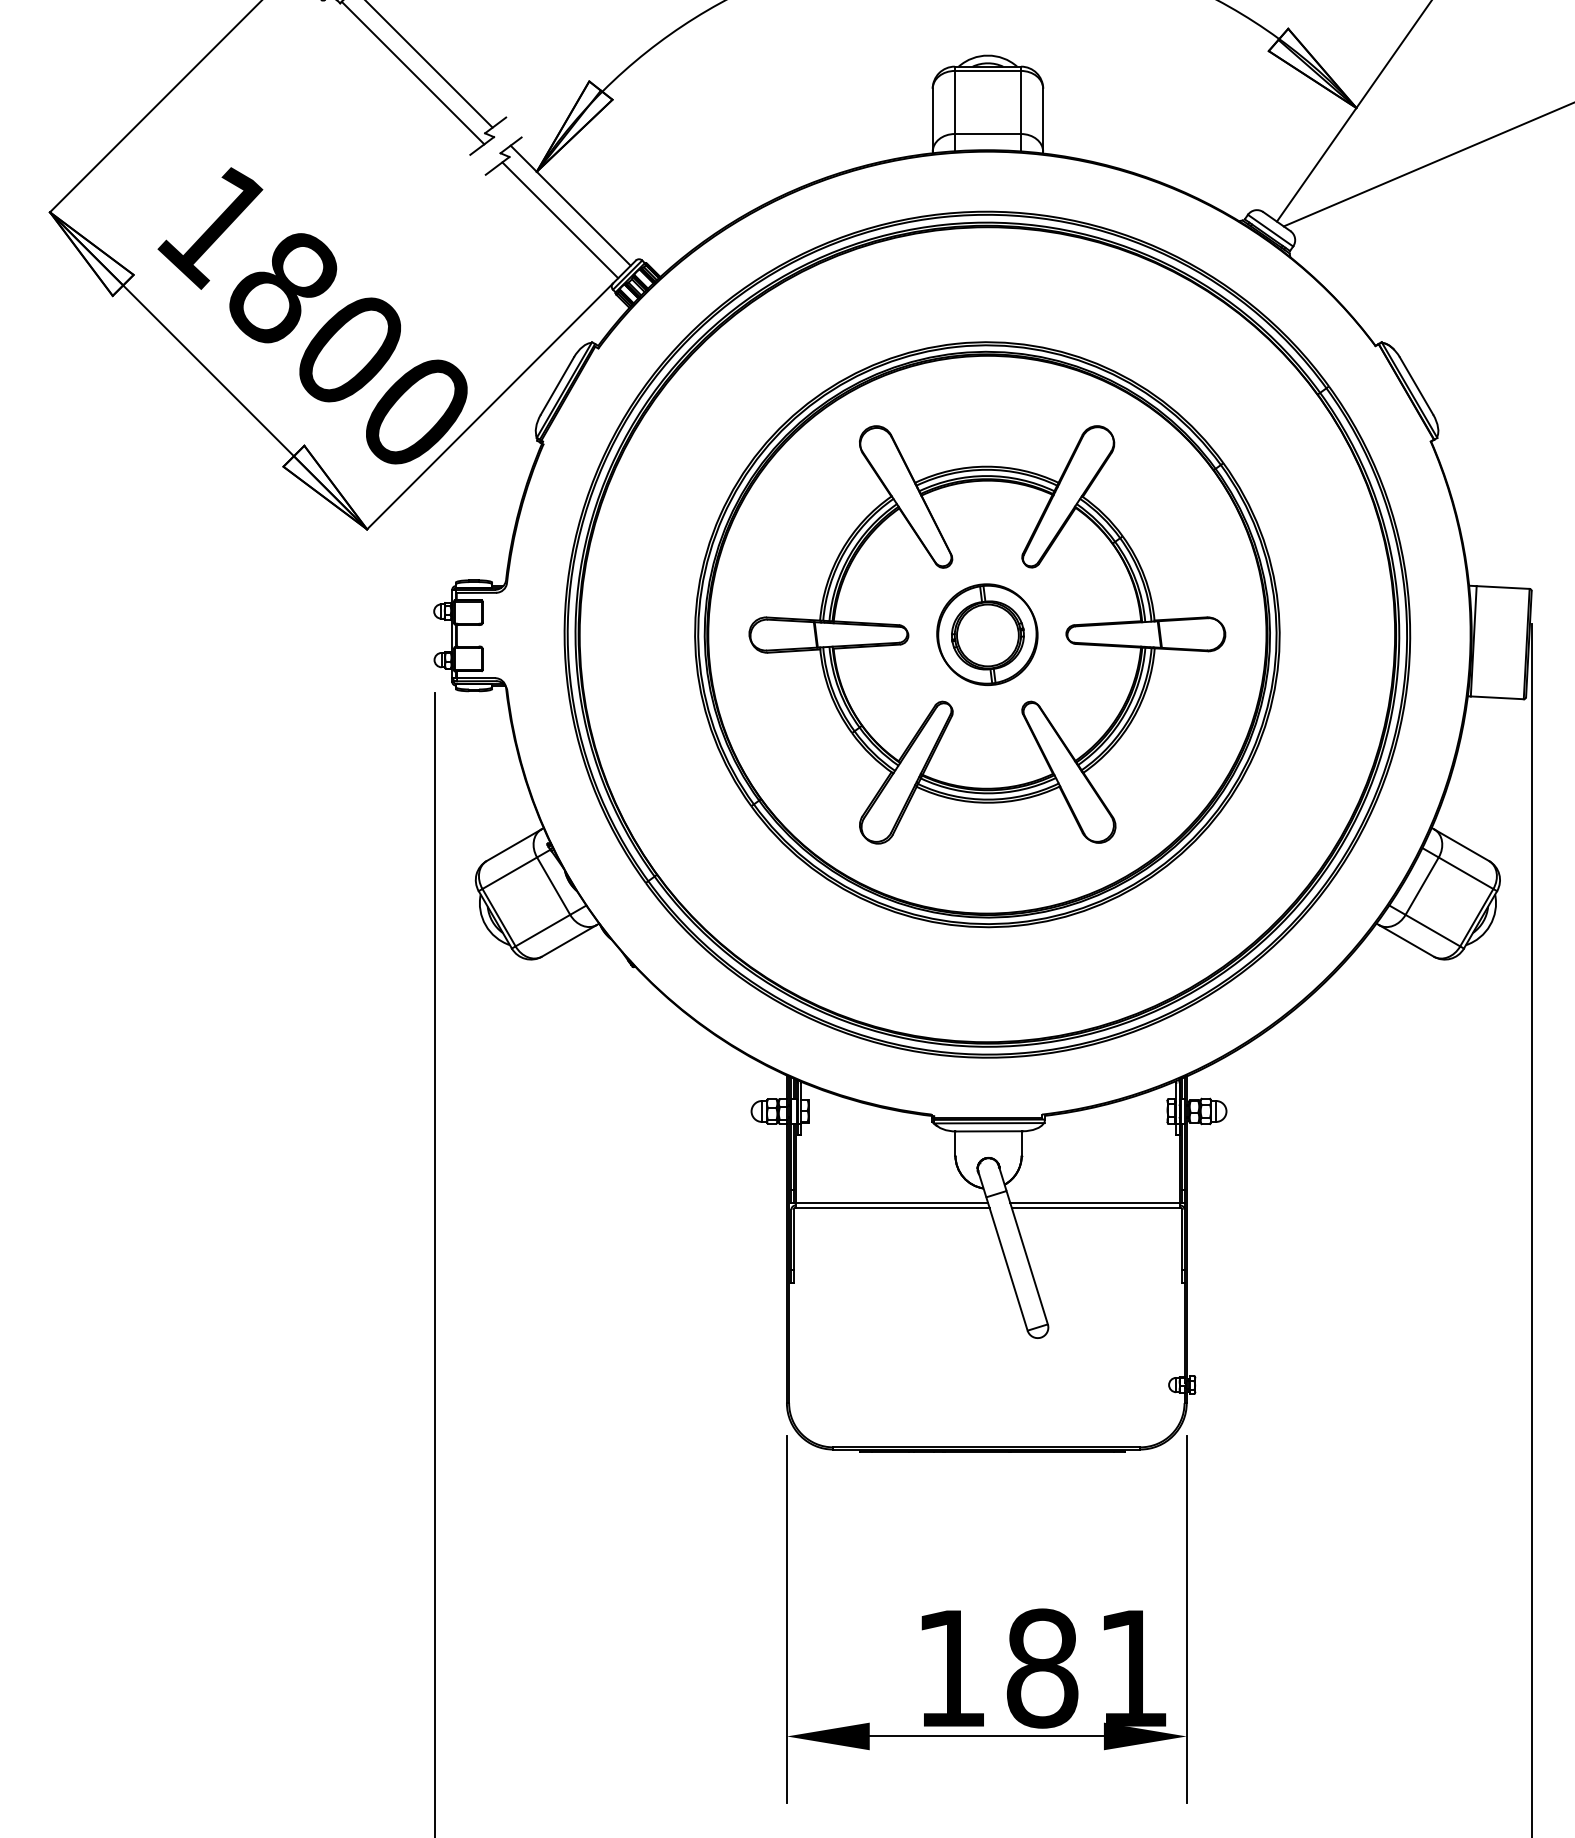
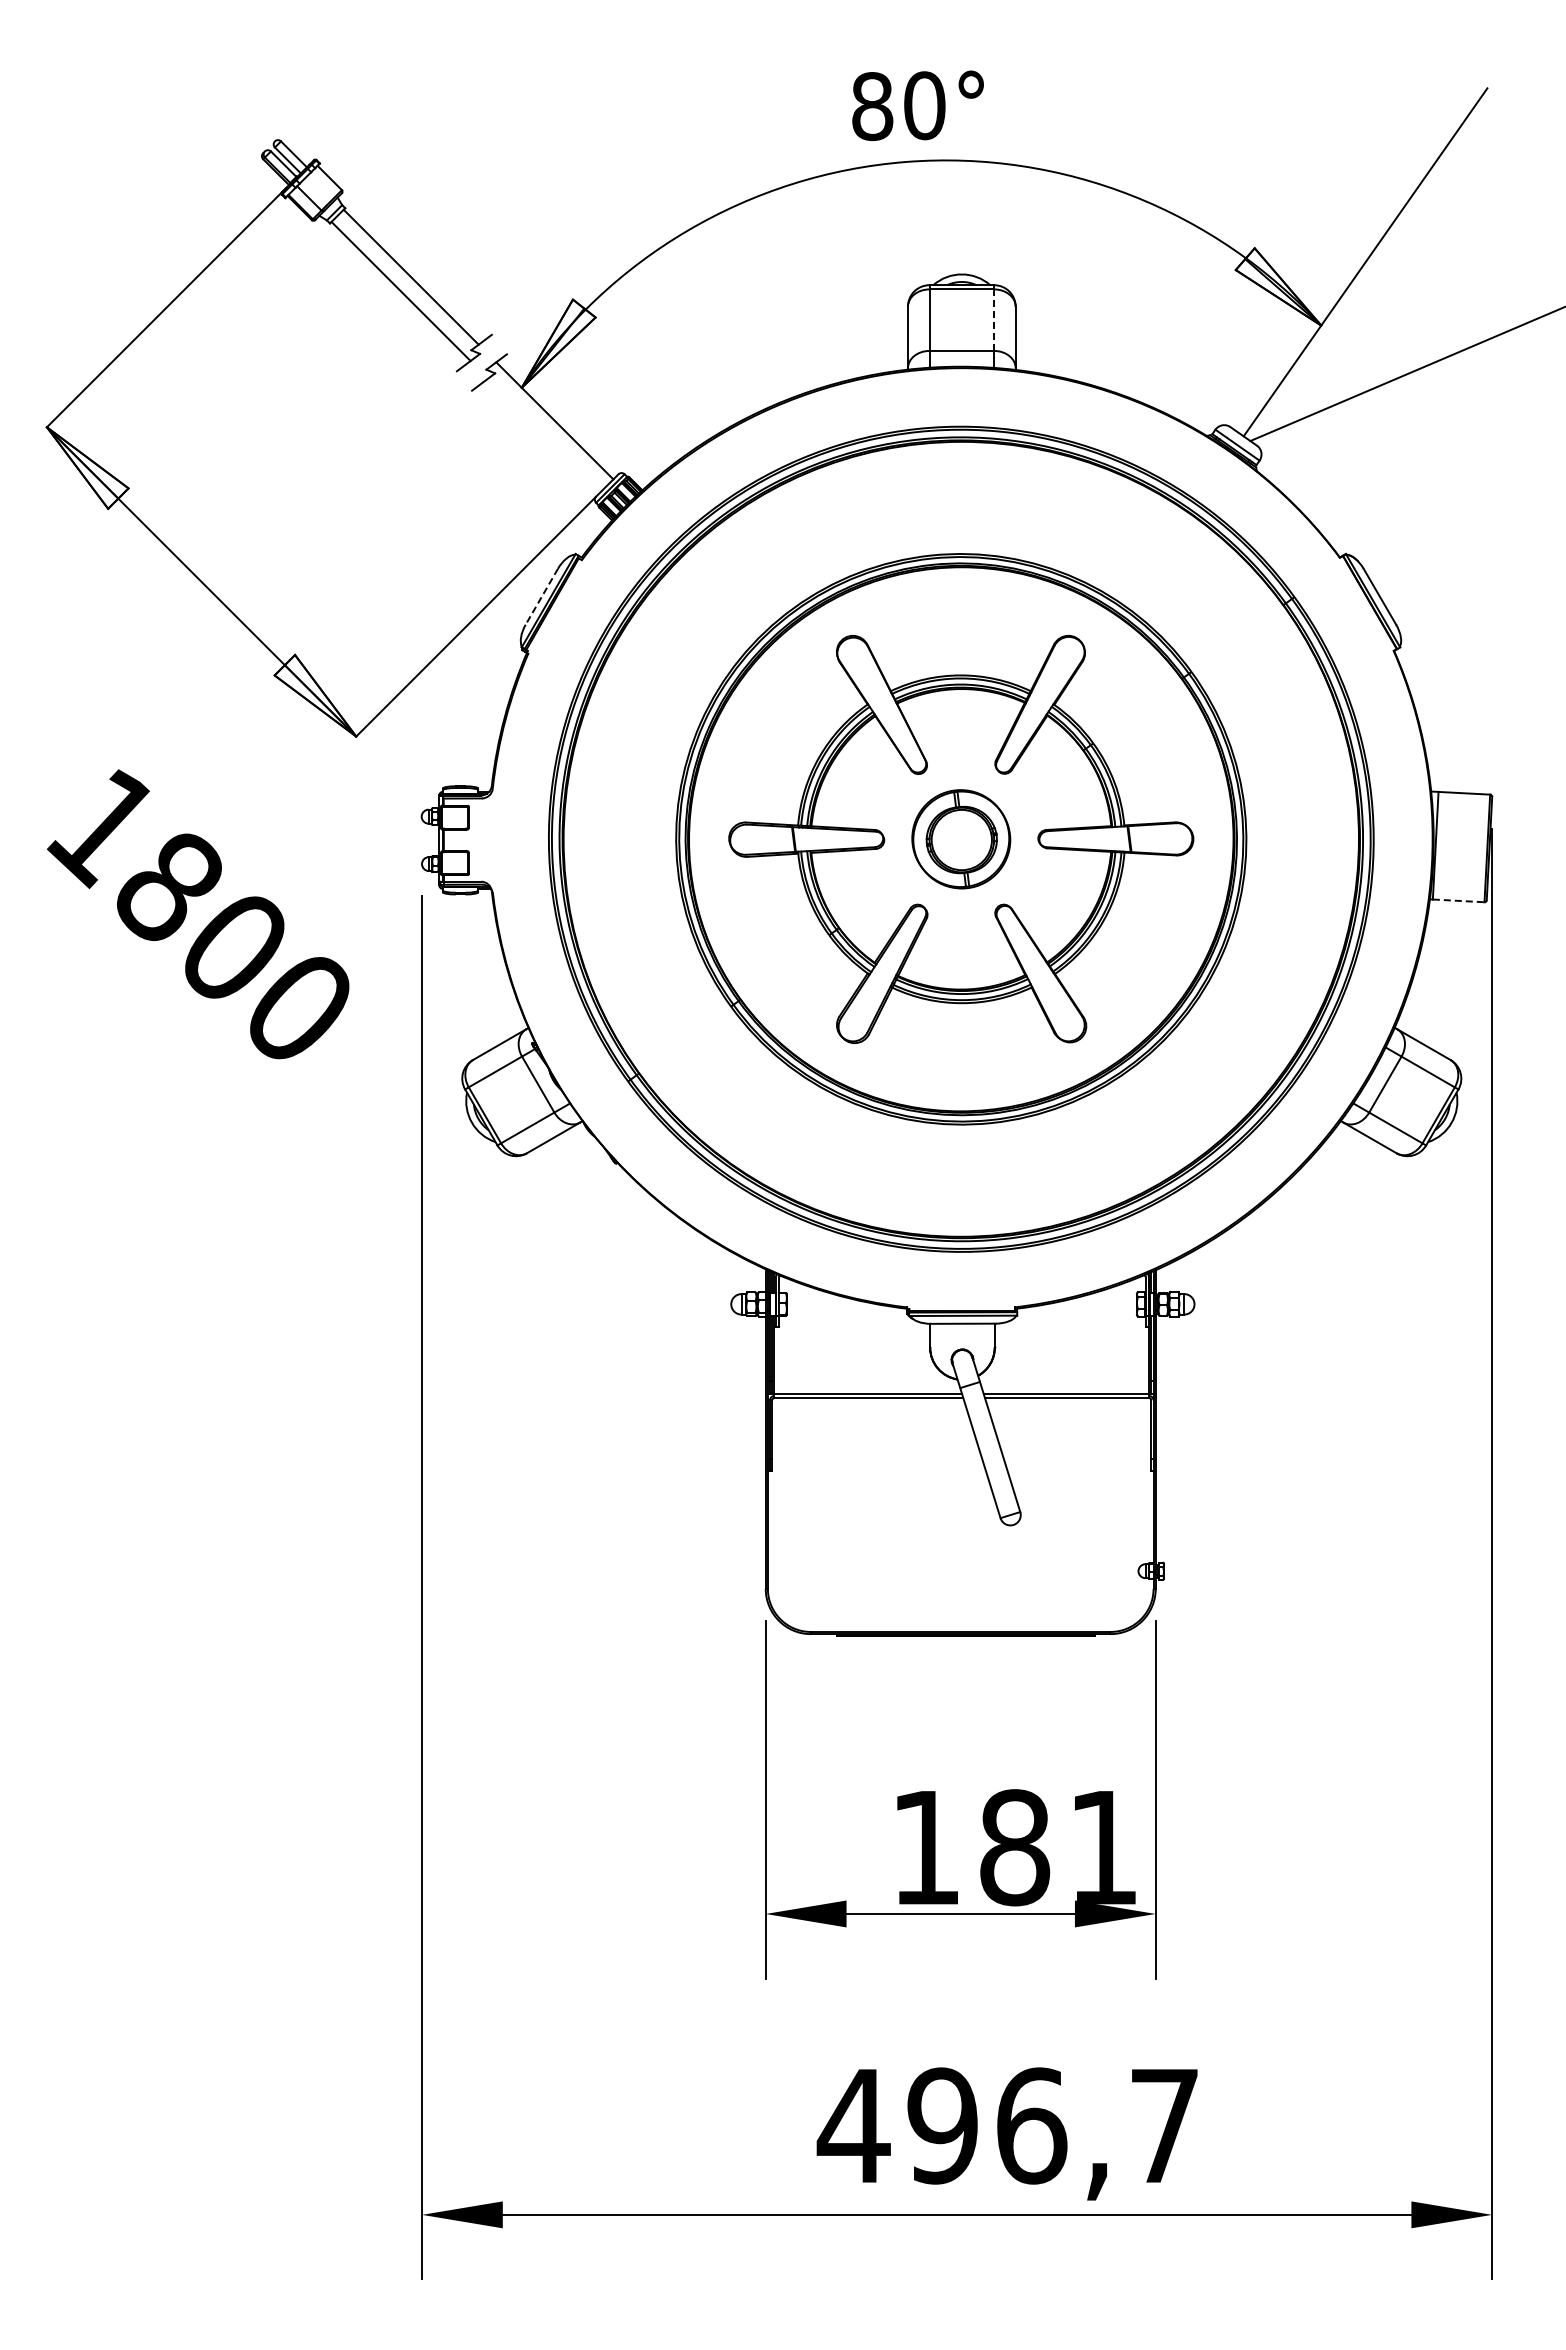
line: (1021, 102) -> (994, 320), solid -> dashed
line: (560, 219) -> (544, 434), removed
text: (312, 316) -> (197, 914), moved
line: (557, 386) -> (541, 597), solid -> dashed
line: (1497, 697) -> (1458, 900), solid -> dashed

